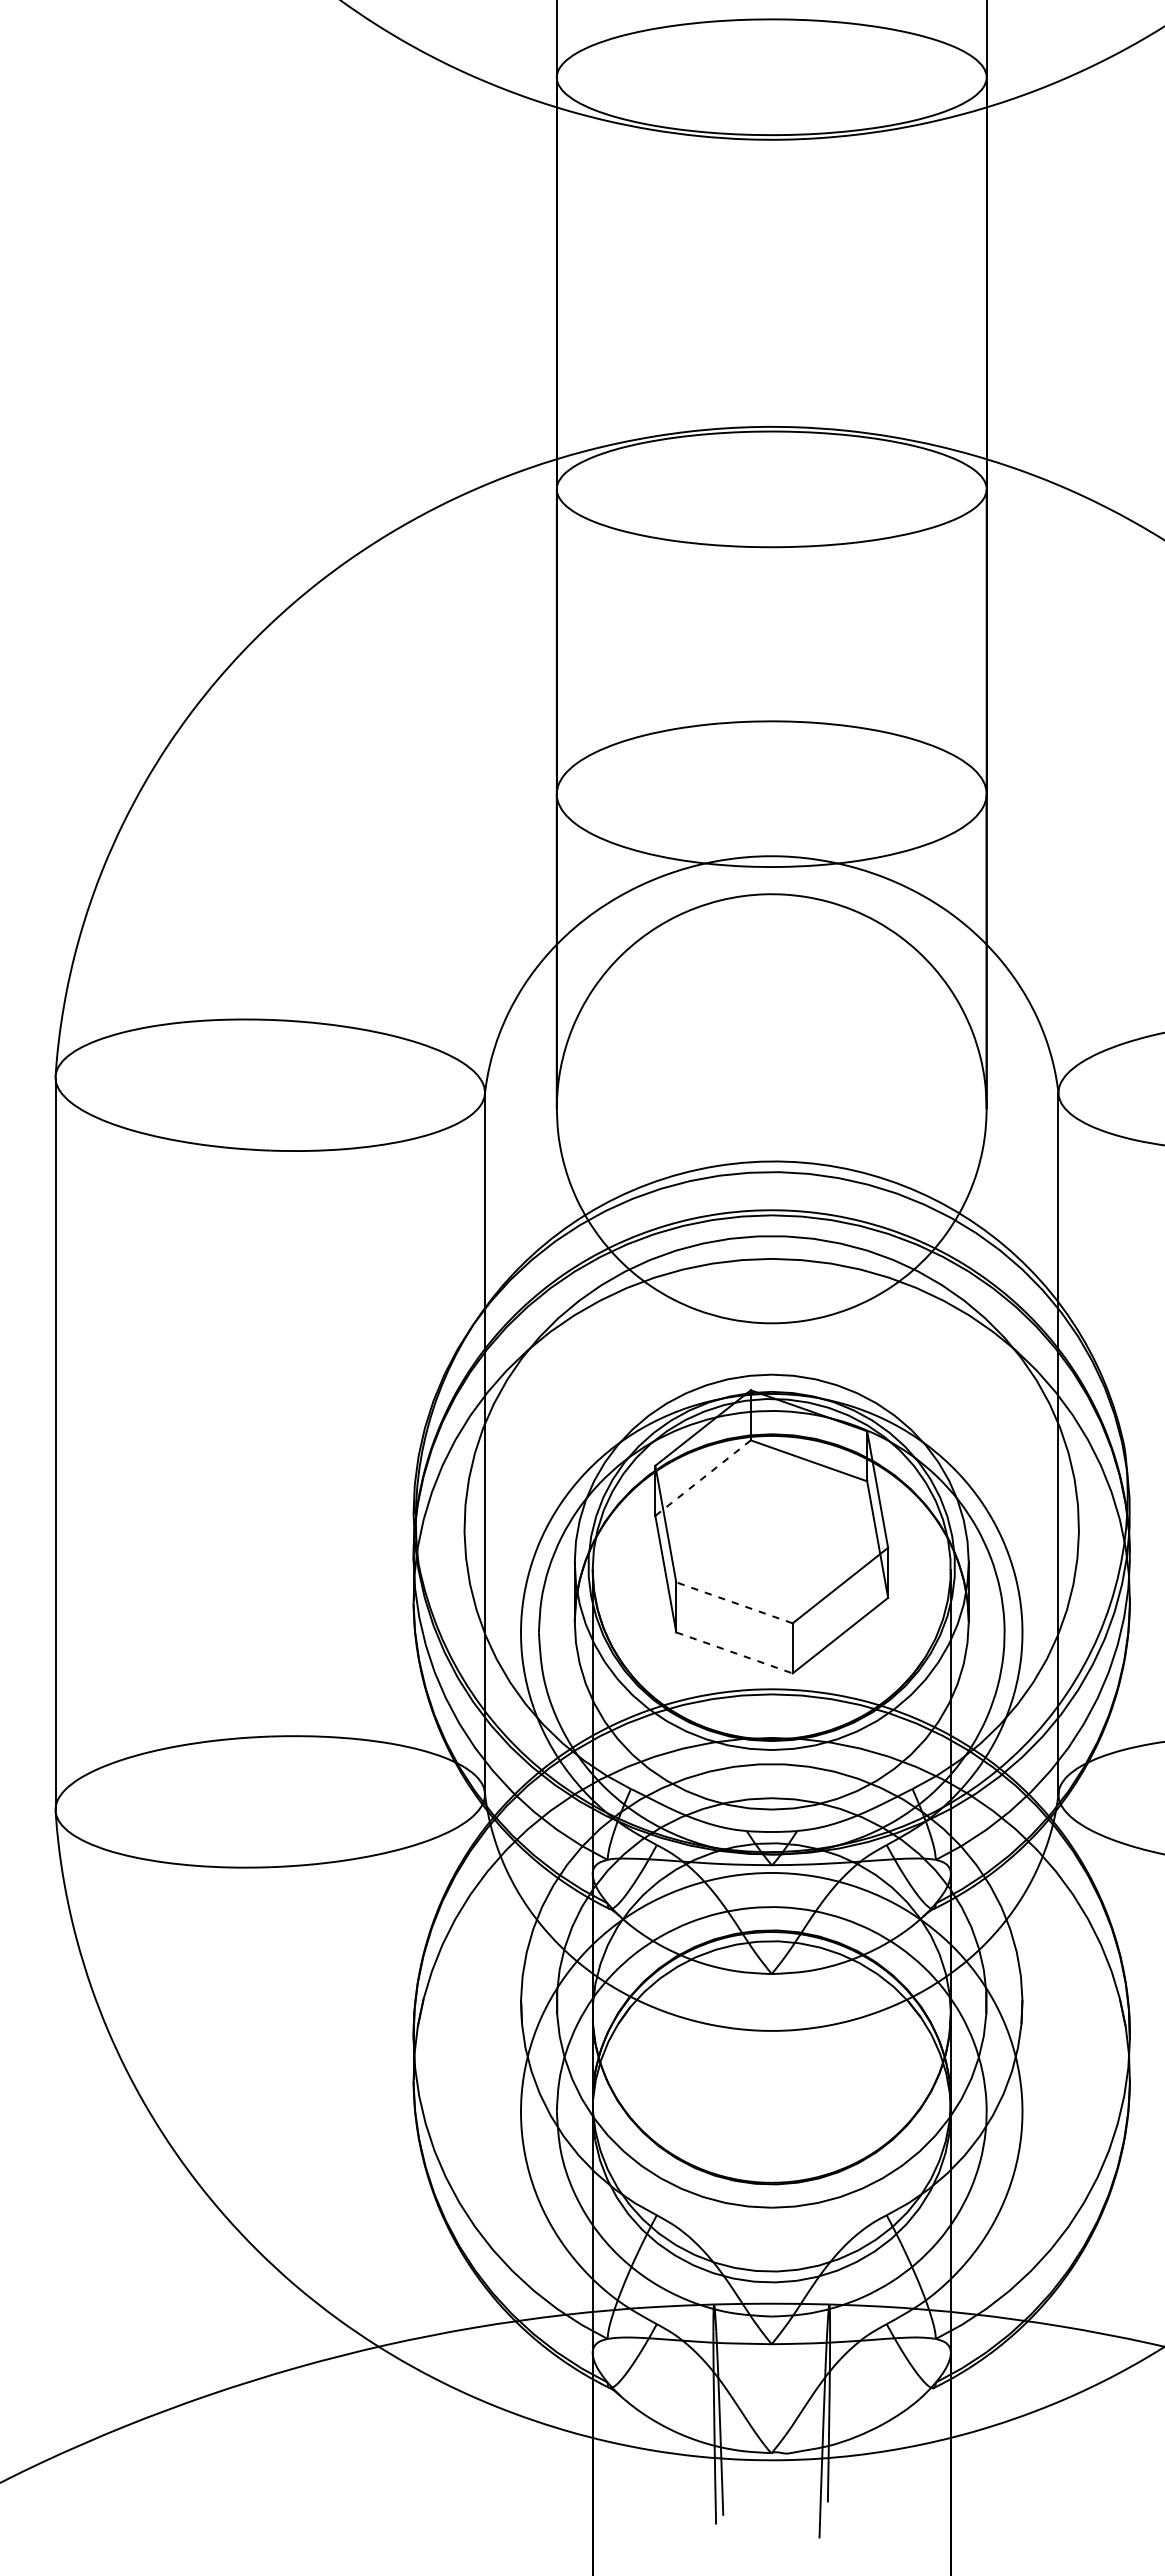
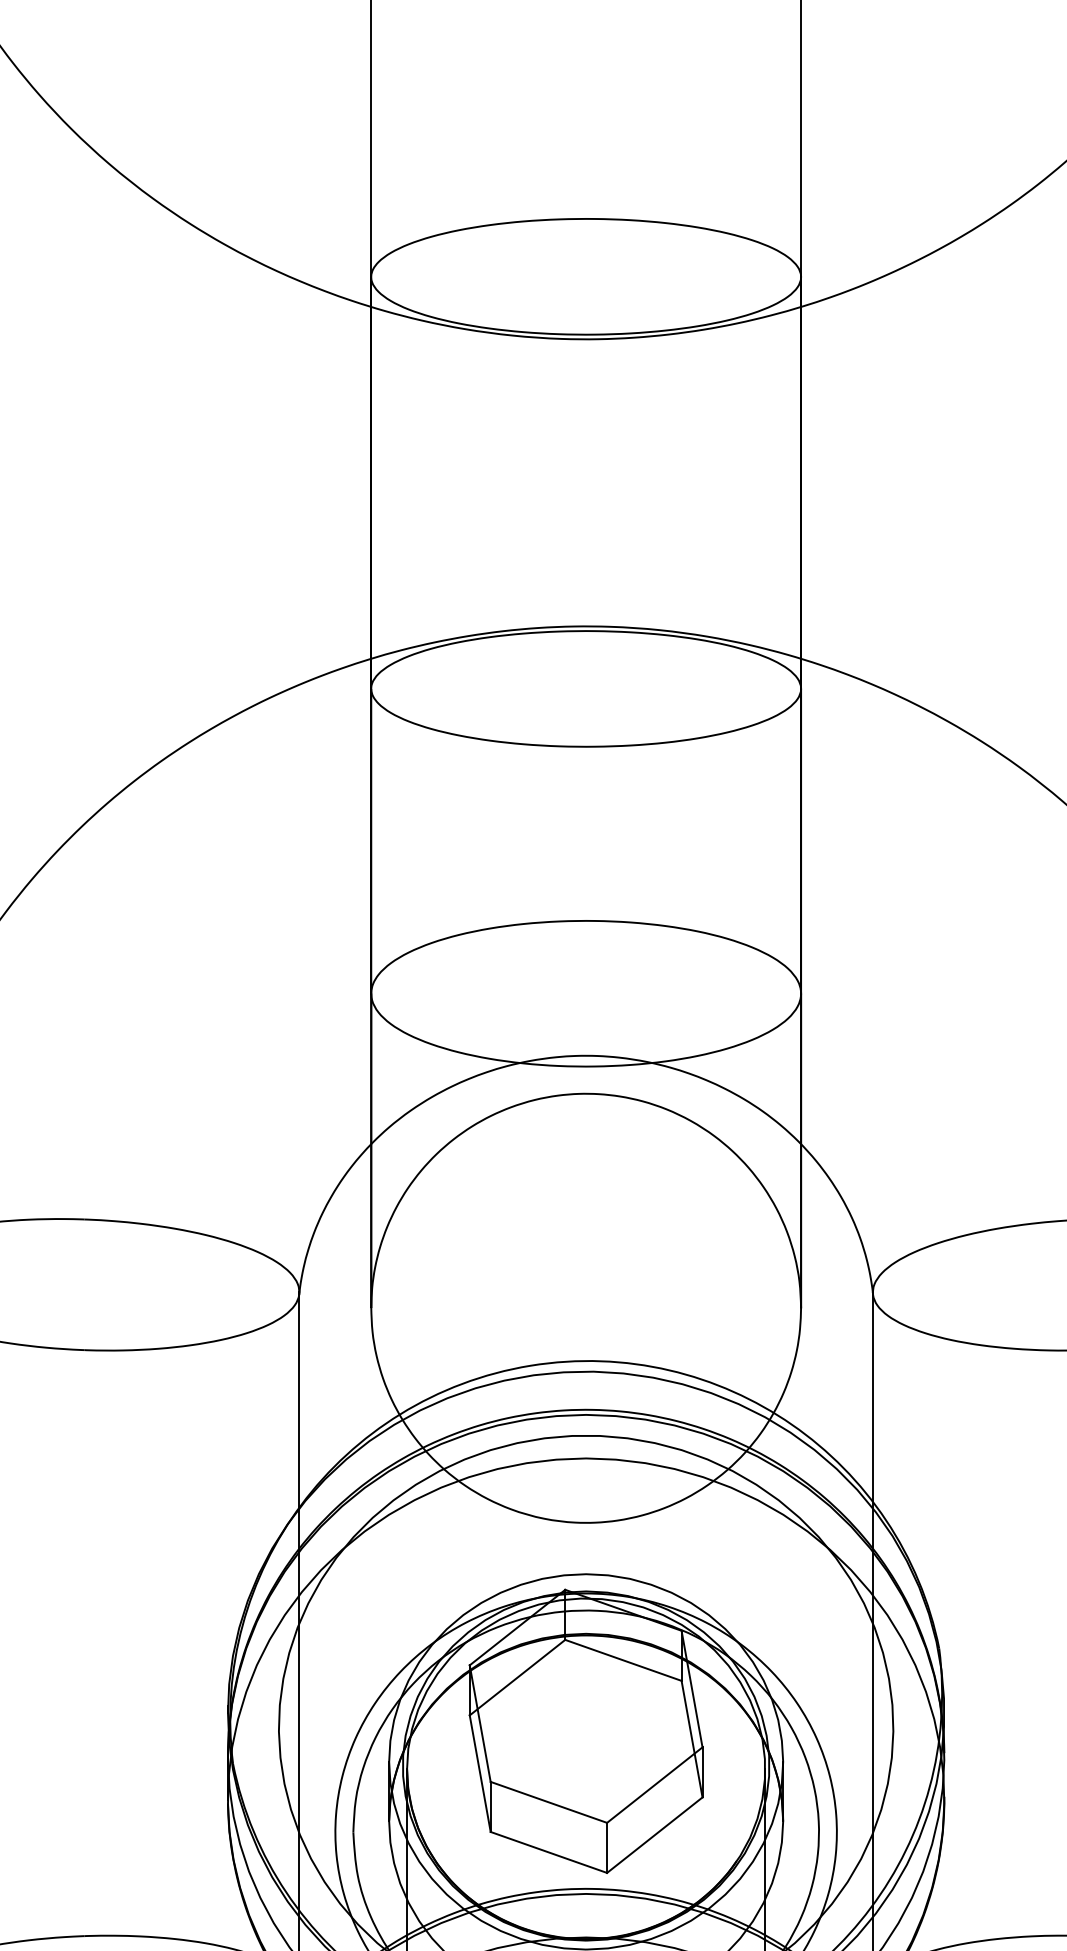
line: (703, 1478) -> (517, 1678), dashed -> solid
line: (734, 1602) -> (548, 1802), dashed -> solid
line: (734, 1652) -> (548, 1852), dashed -> solid

